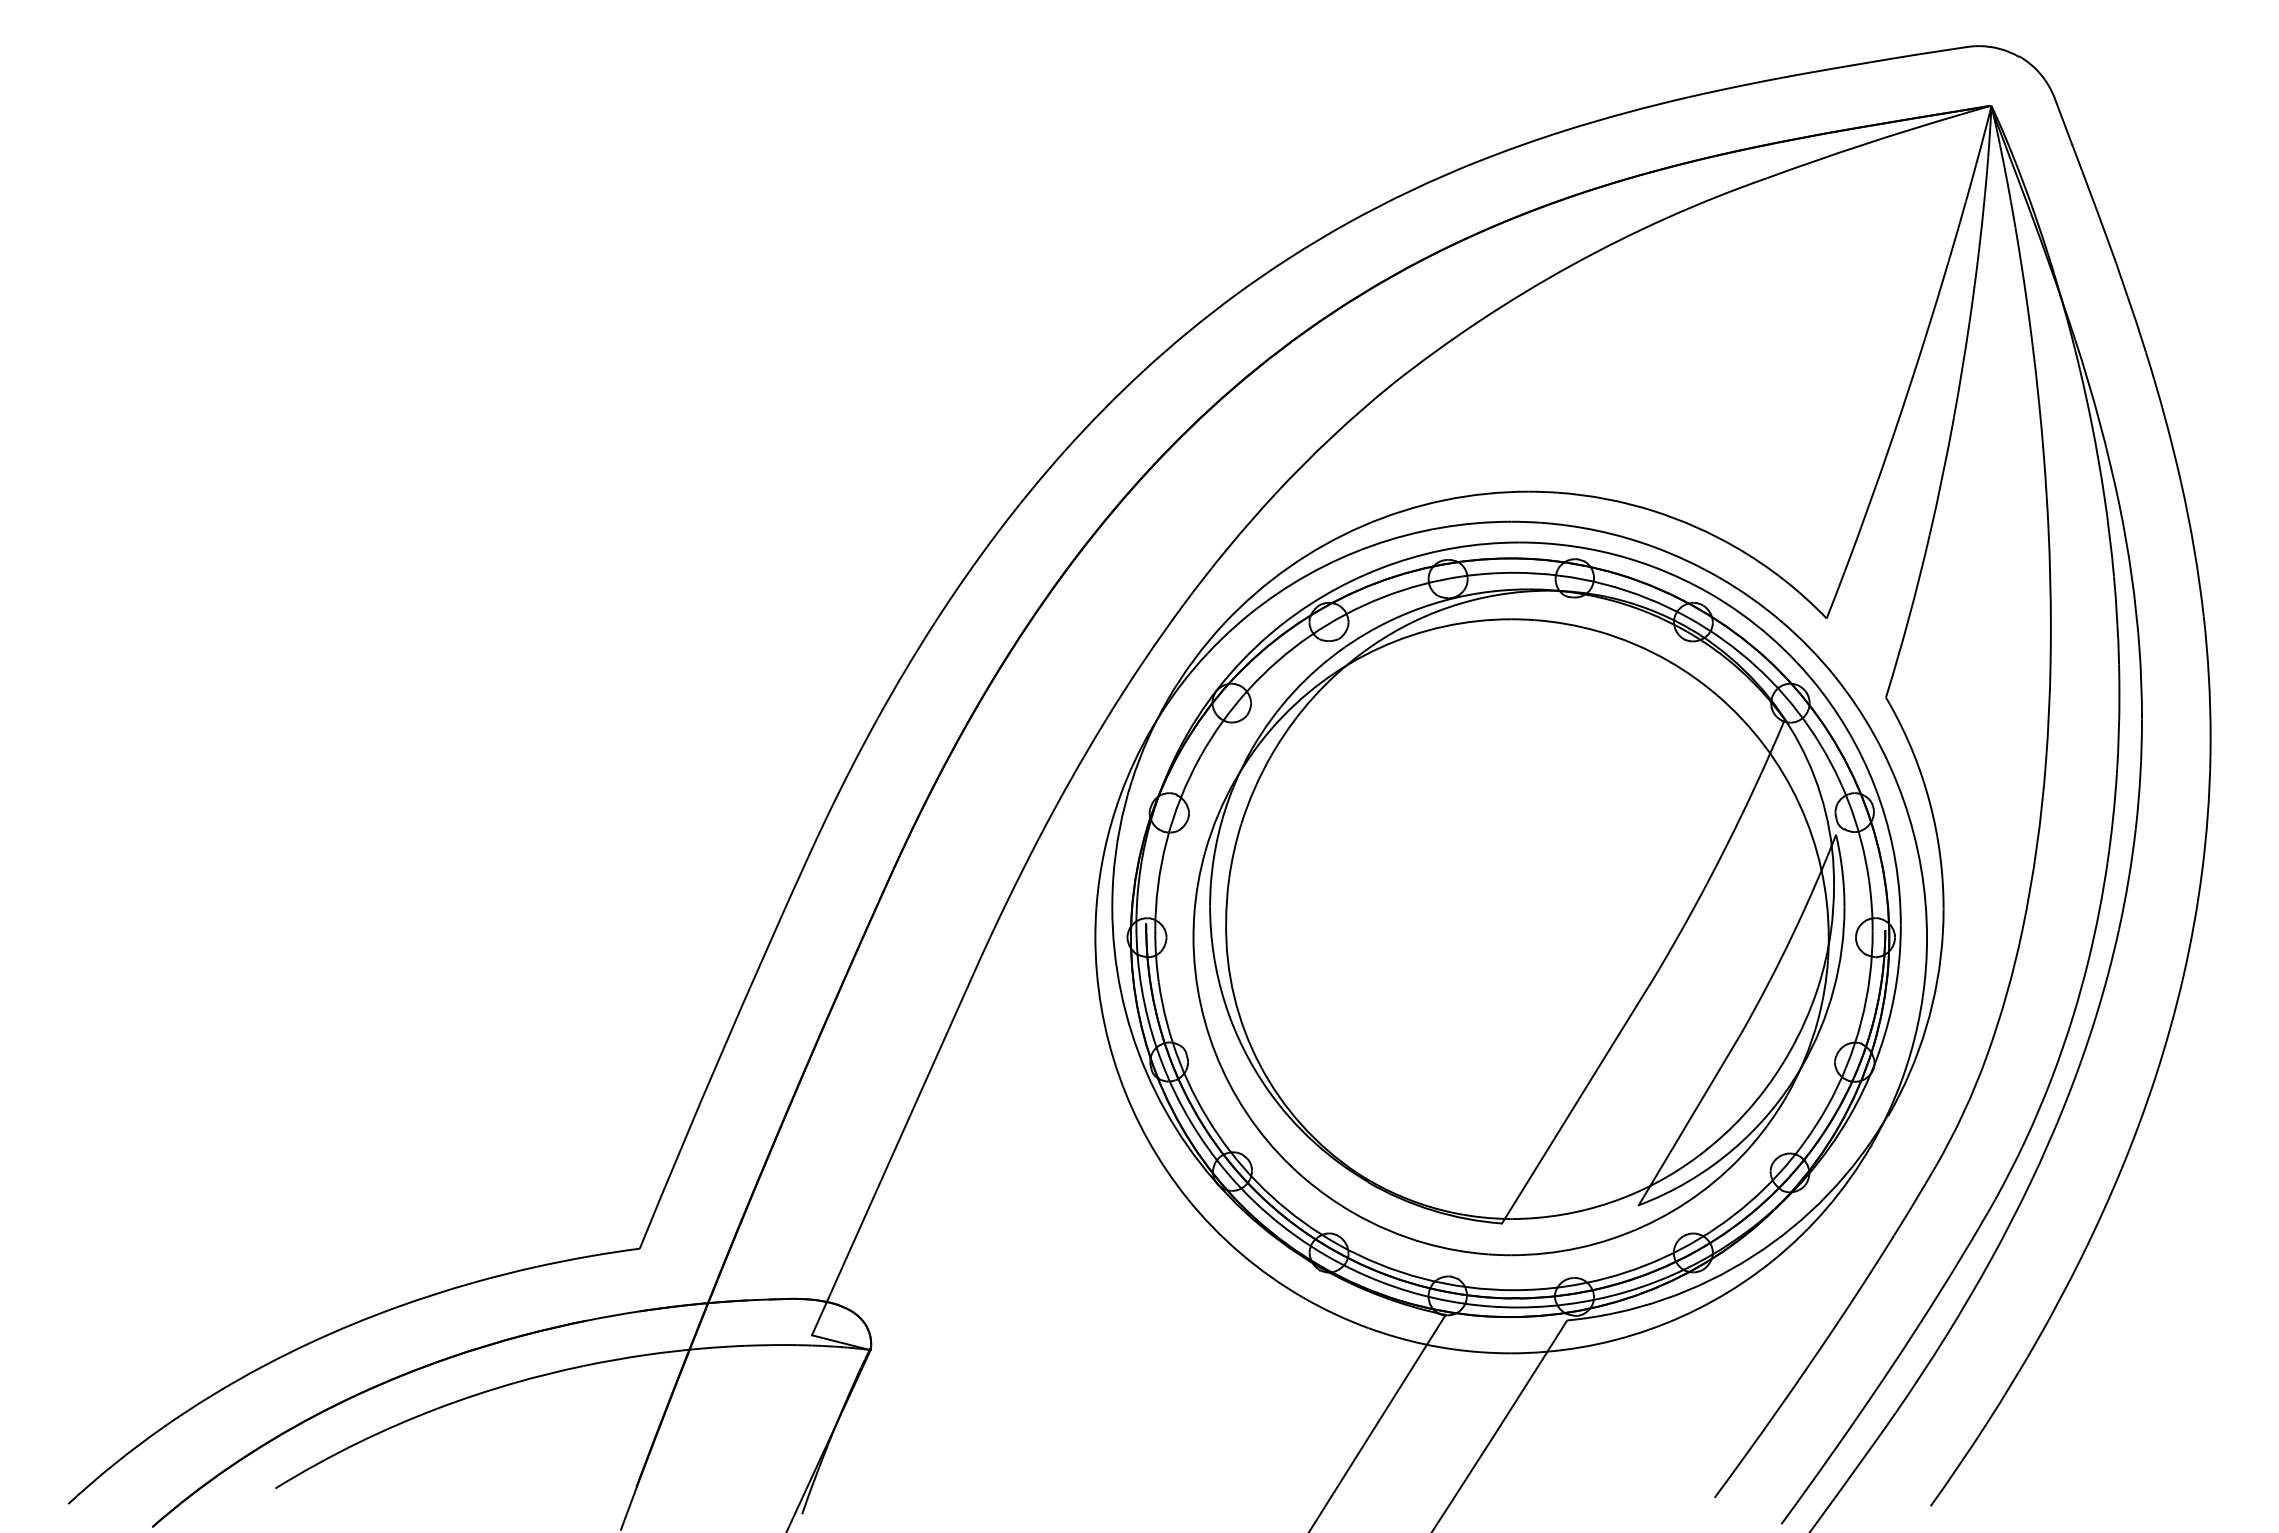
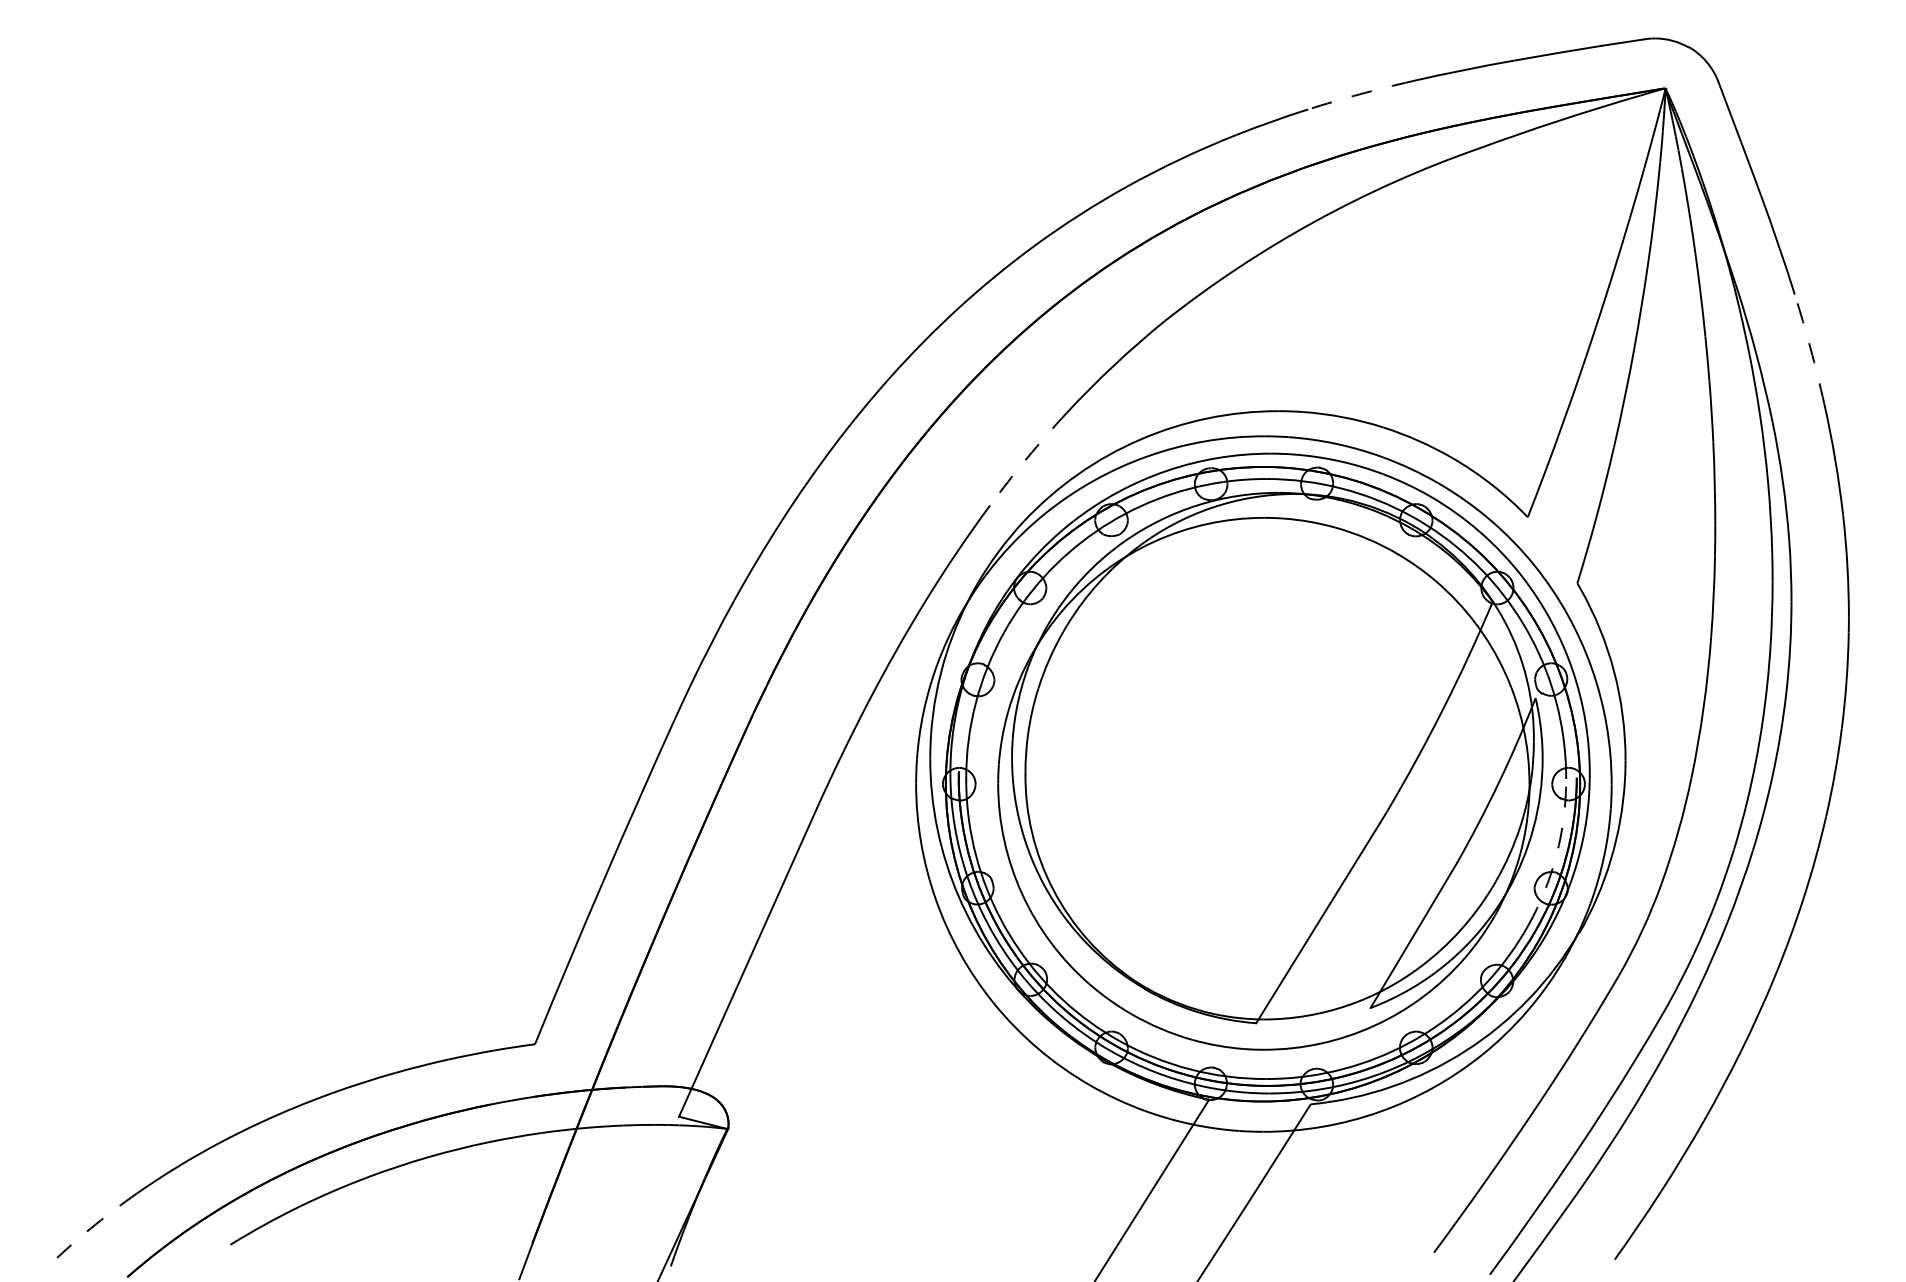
arc: (1625, 112) -> (1359, 93), solid -> dashed
arc: (2164, 417) -> (1810, 349), solid -> dashed
arc: (1228, 548) -> (1027, 458), solid -> dashed
arc: (1861, 1021) -> (1556, 854), solid -> dashed
arc: (114, 1464) -> (95, 1224), solid -> dashed

